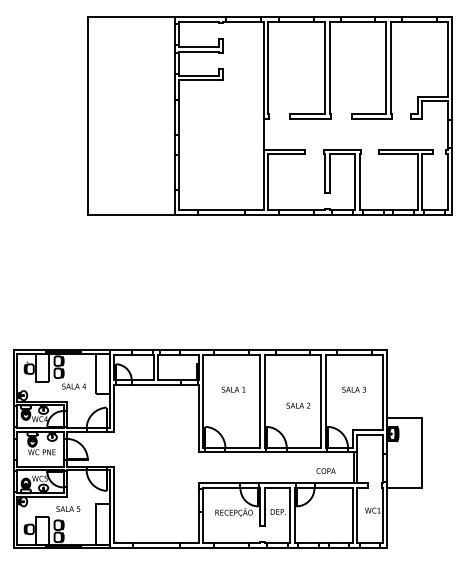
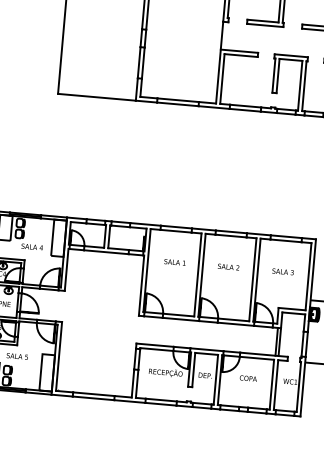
text: (298, 405) -> (228, 266), moved
text: (325, 470) -> (247, 377), moved

